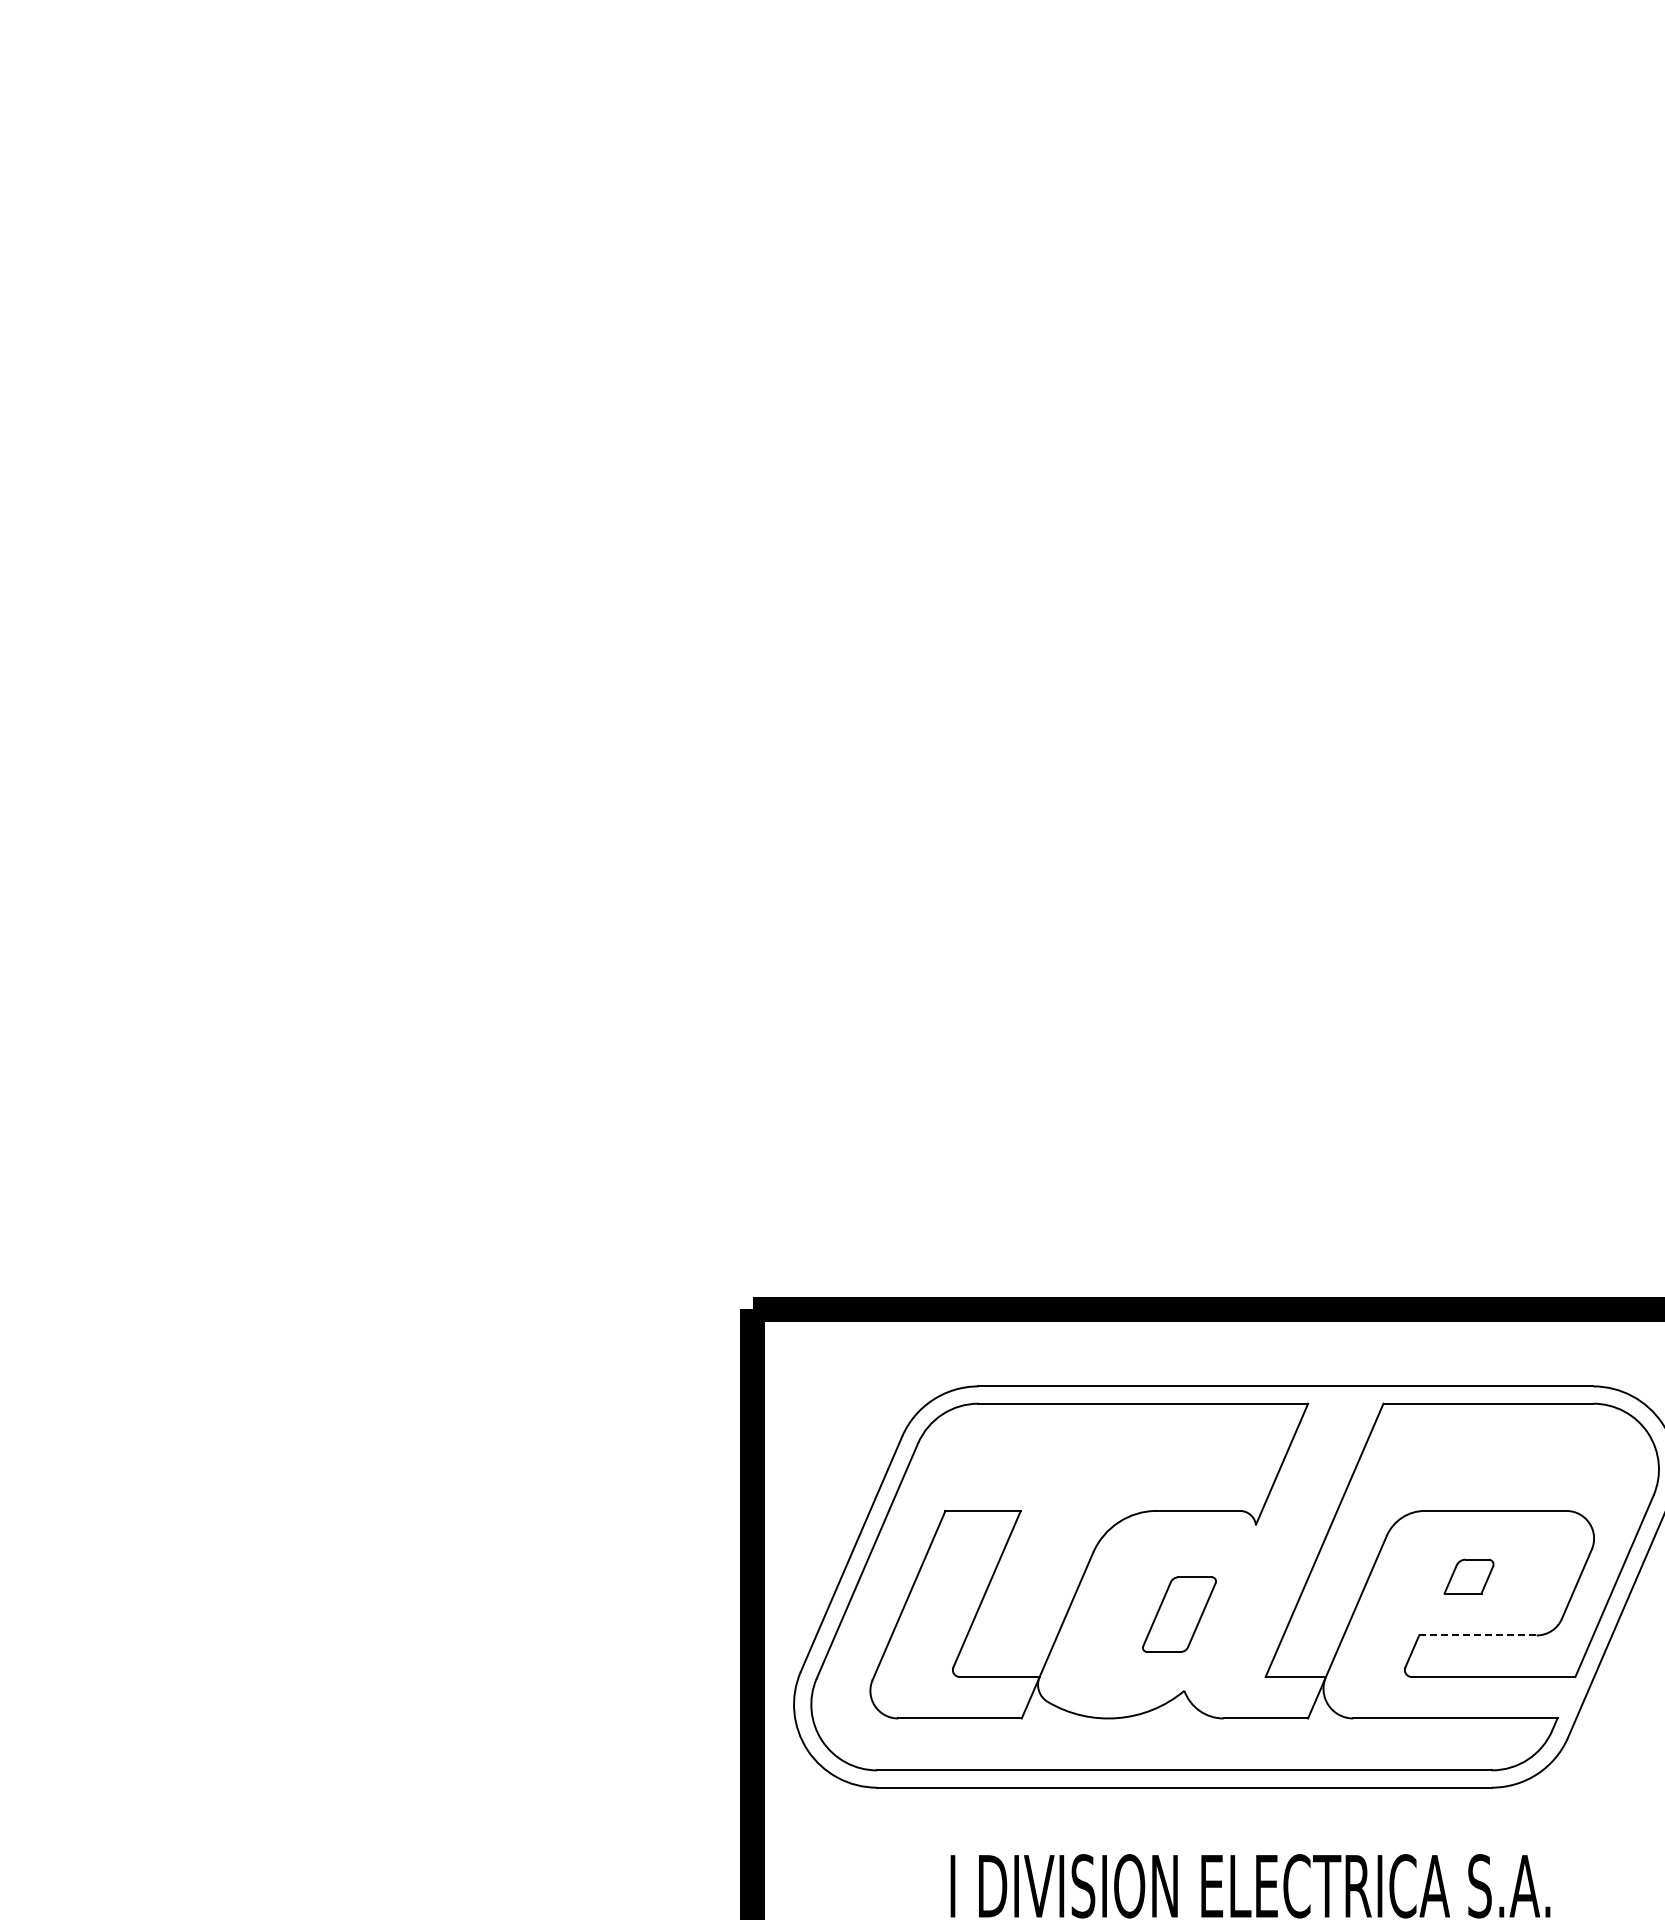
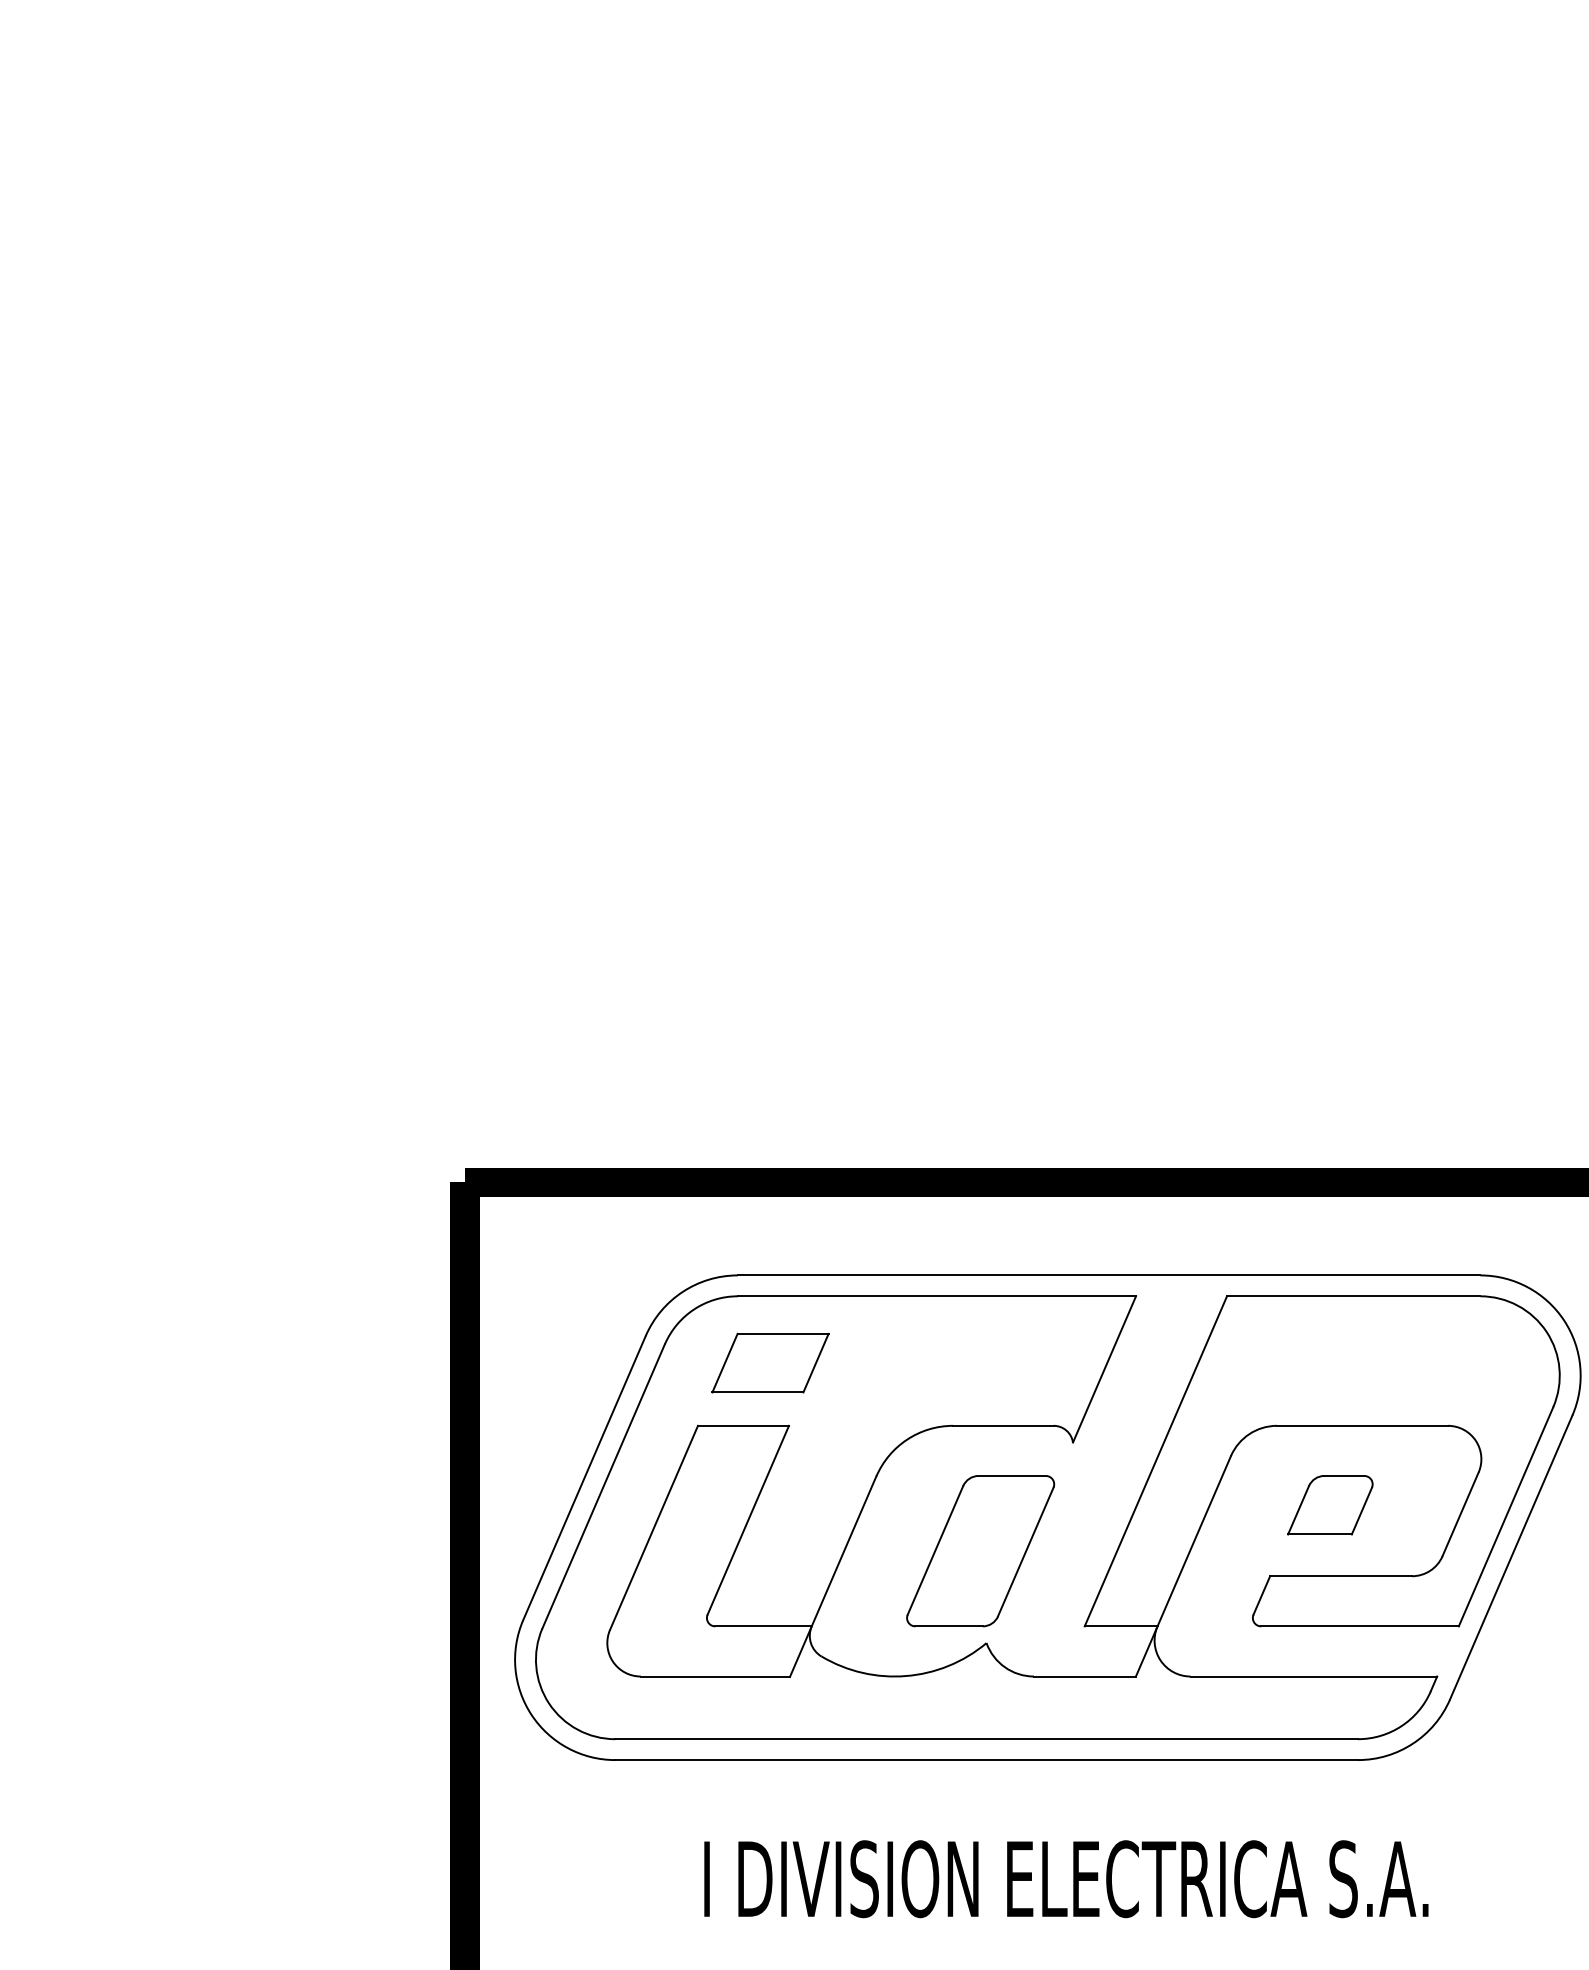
part: (1005, 1458) -> (770, 1362), added
part: (1468, 1576) -> (1329, 1505), size x1.43
part: (1179, 1614) -> (980, 1550), size x1.67
line: (1477, 1635) -> (1340, 1576), dashed -> solid

